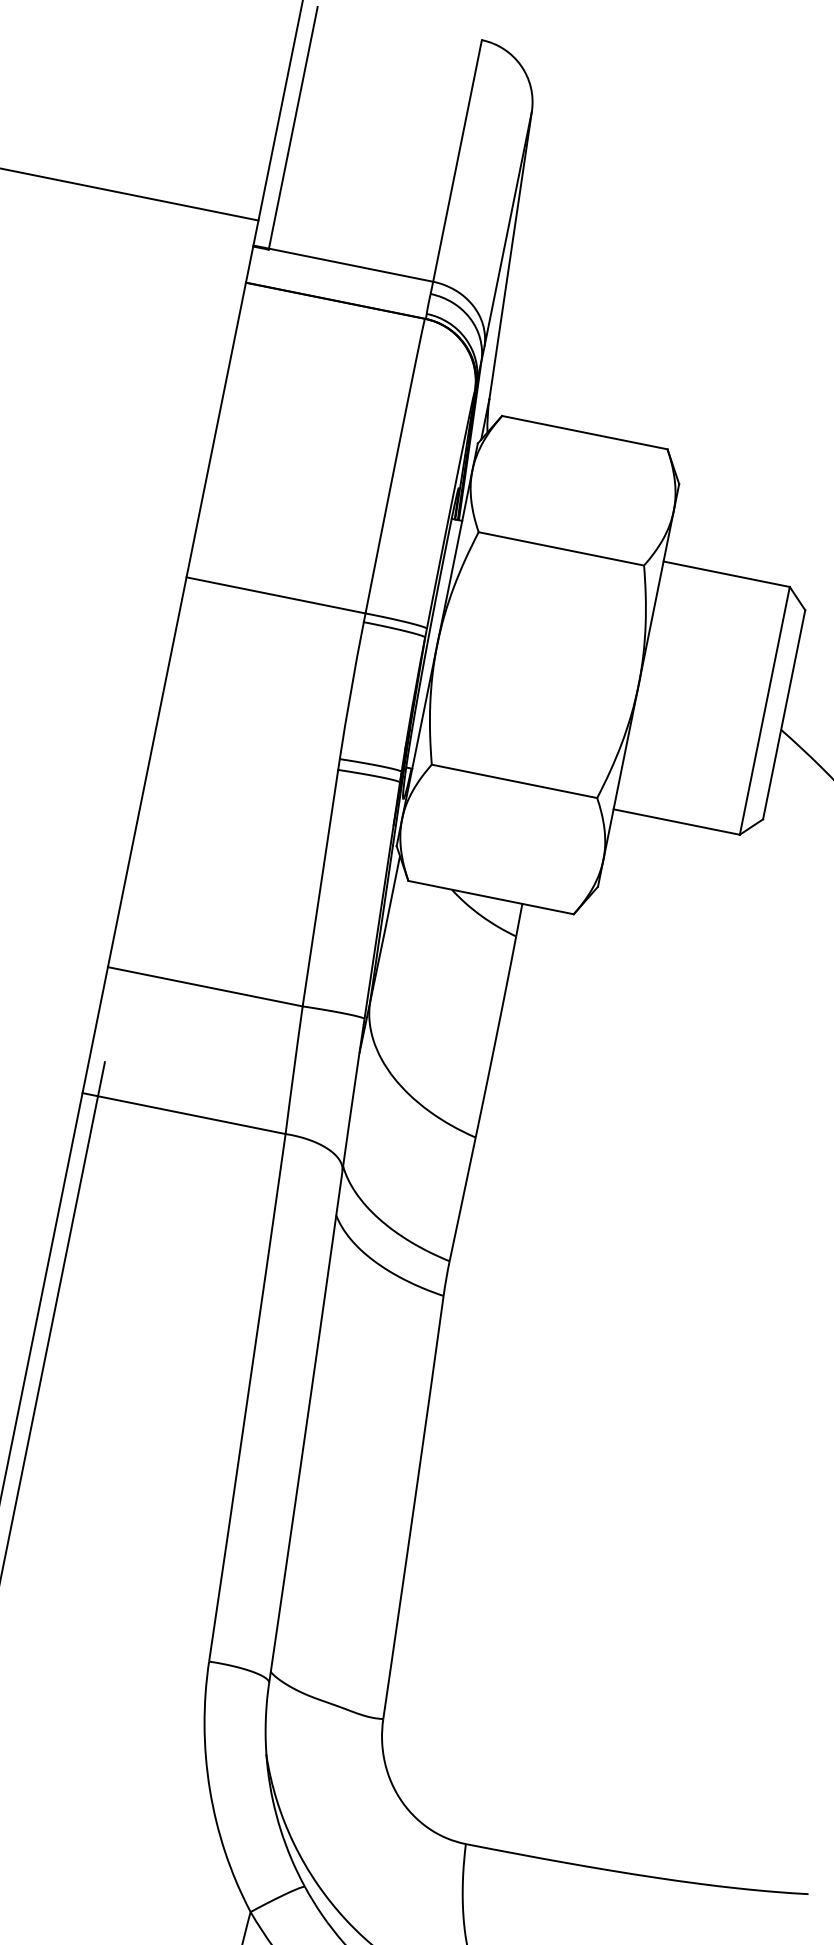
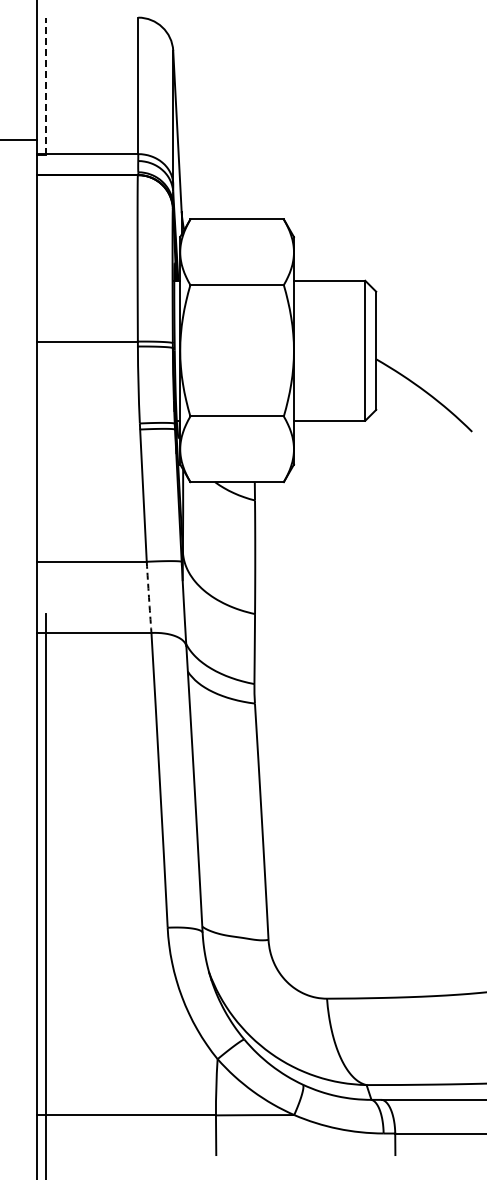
line: (293, 128) -> (45, 86), solid -> dashed
arc: (294, 1070) -> (149, 597), solid -> dashed

